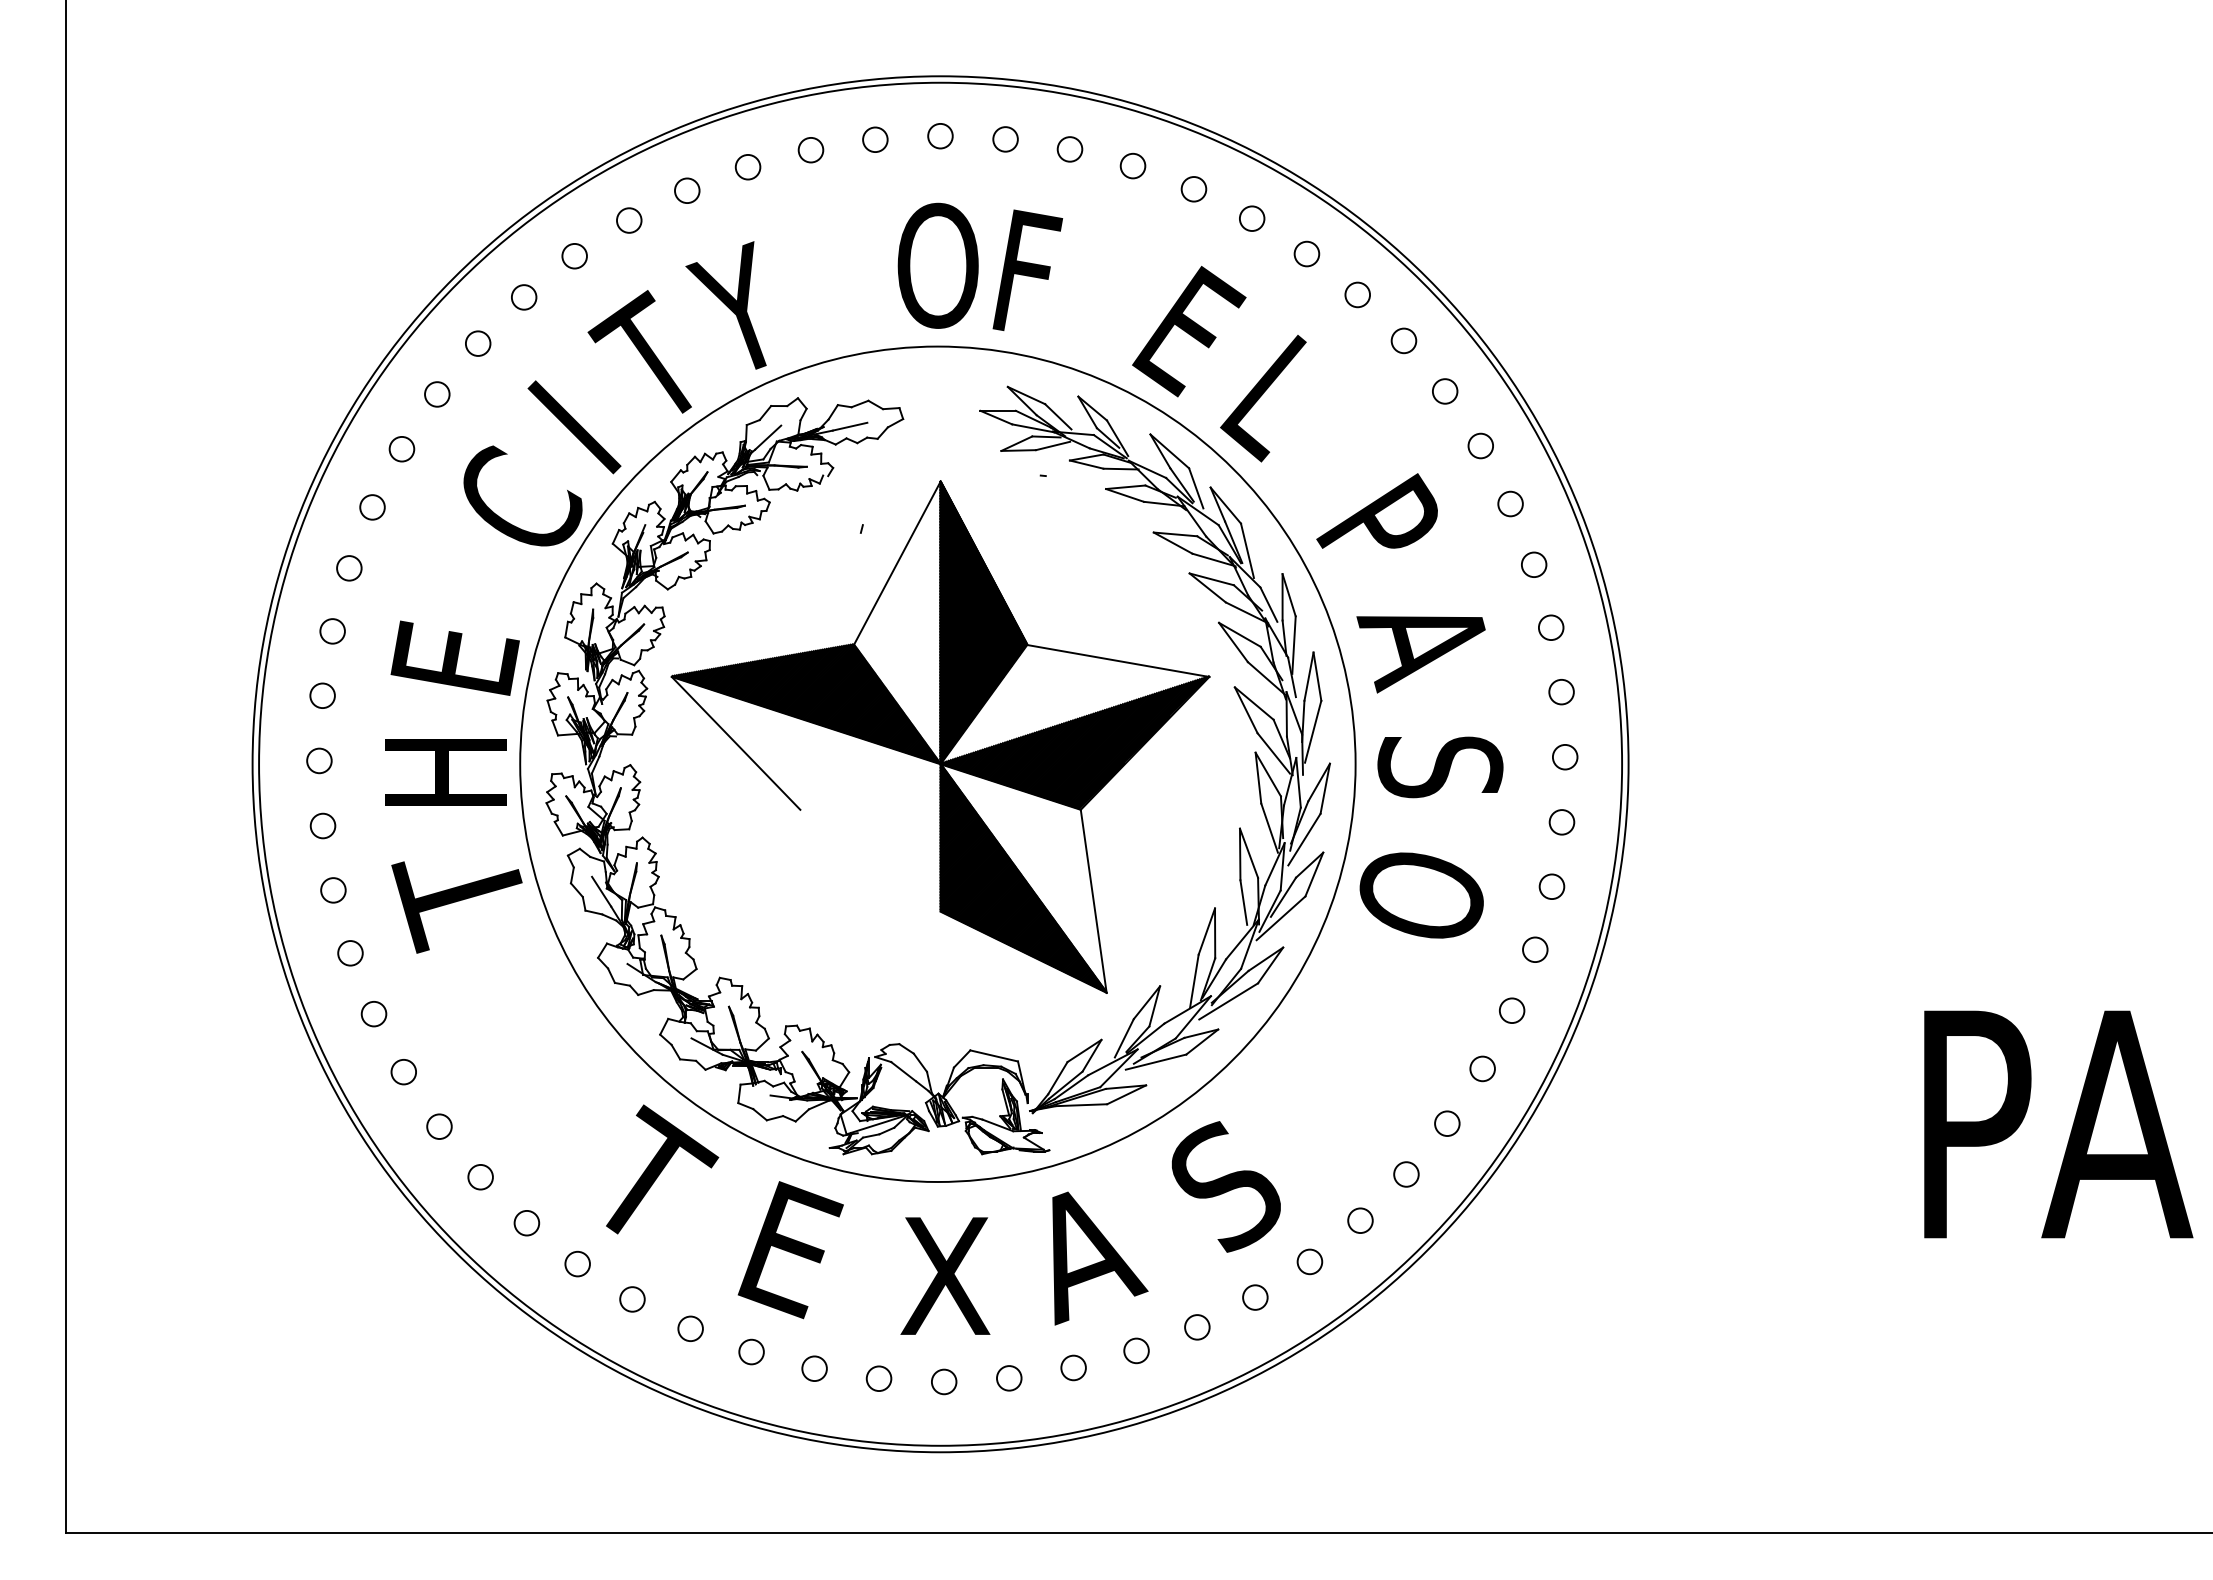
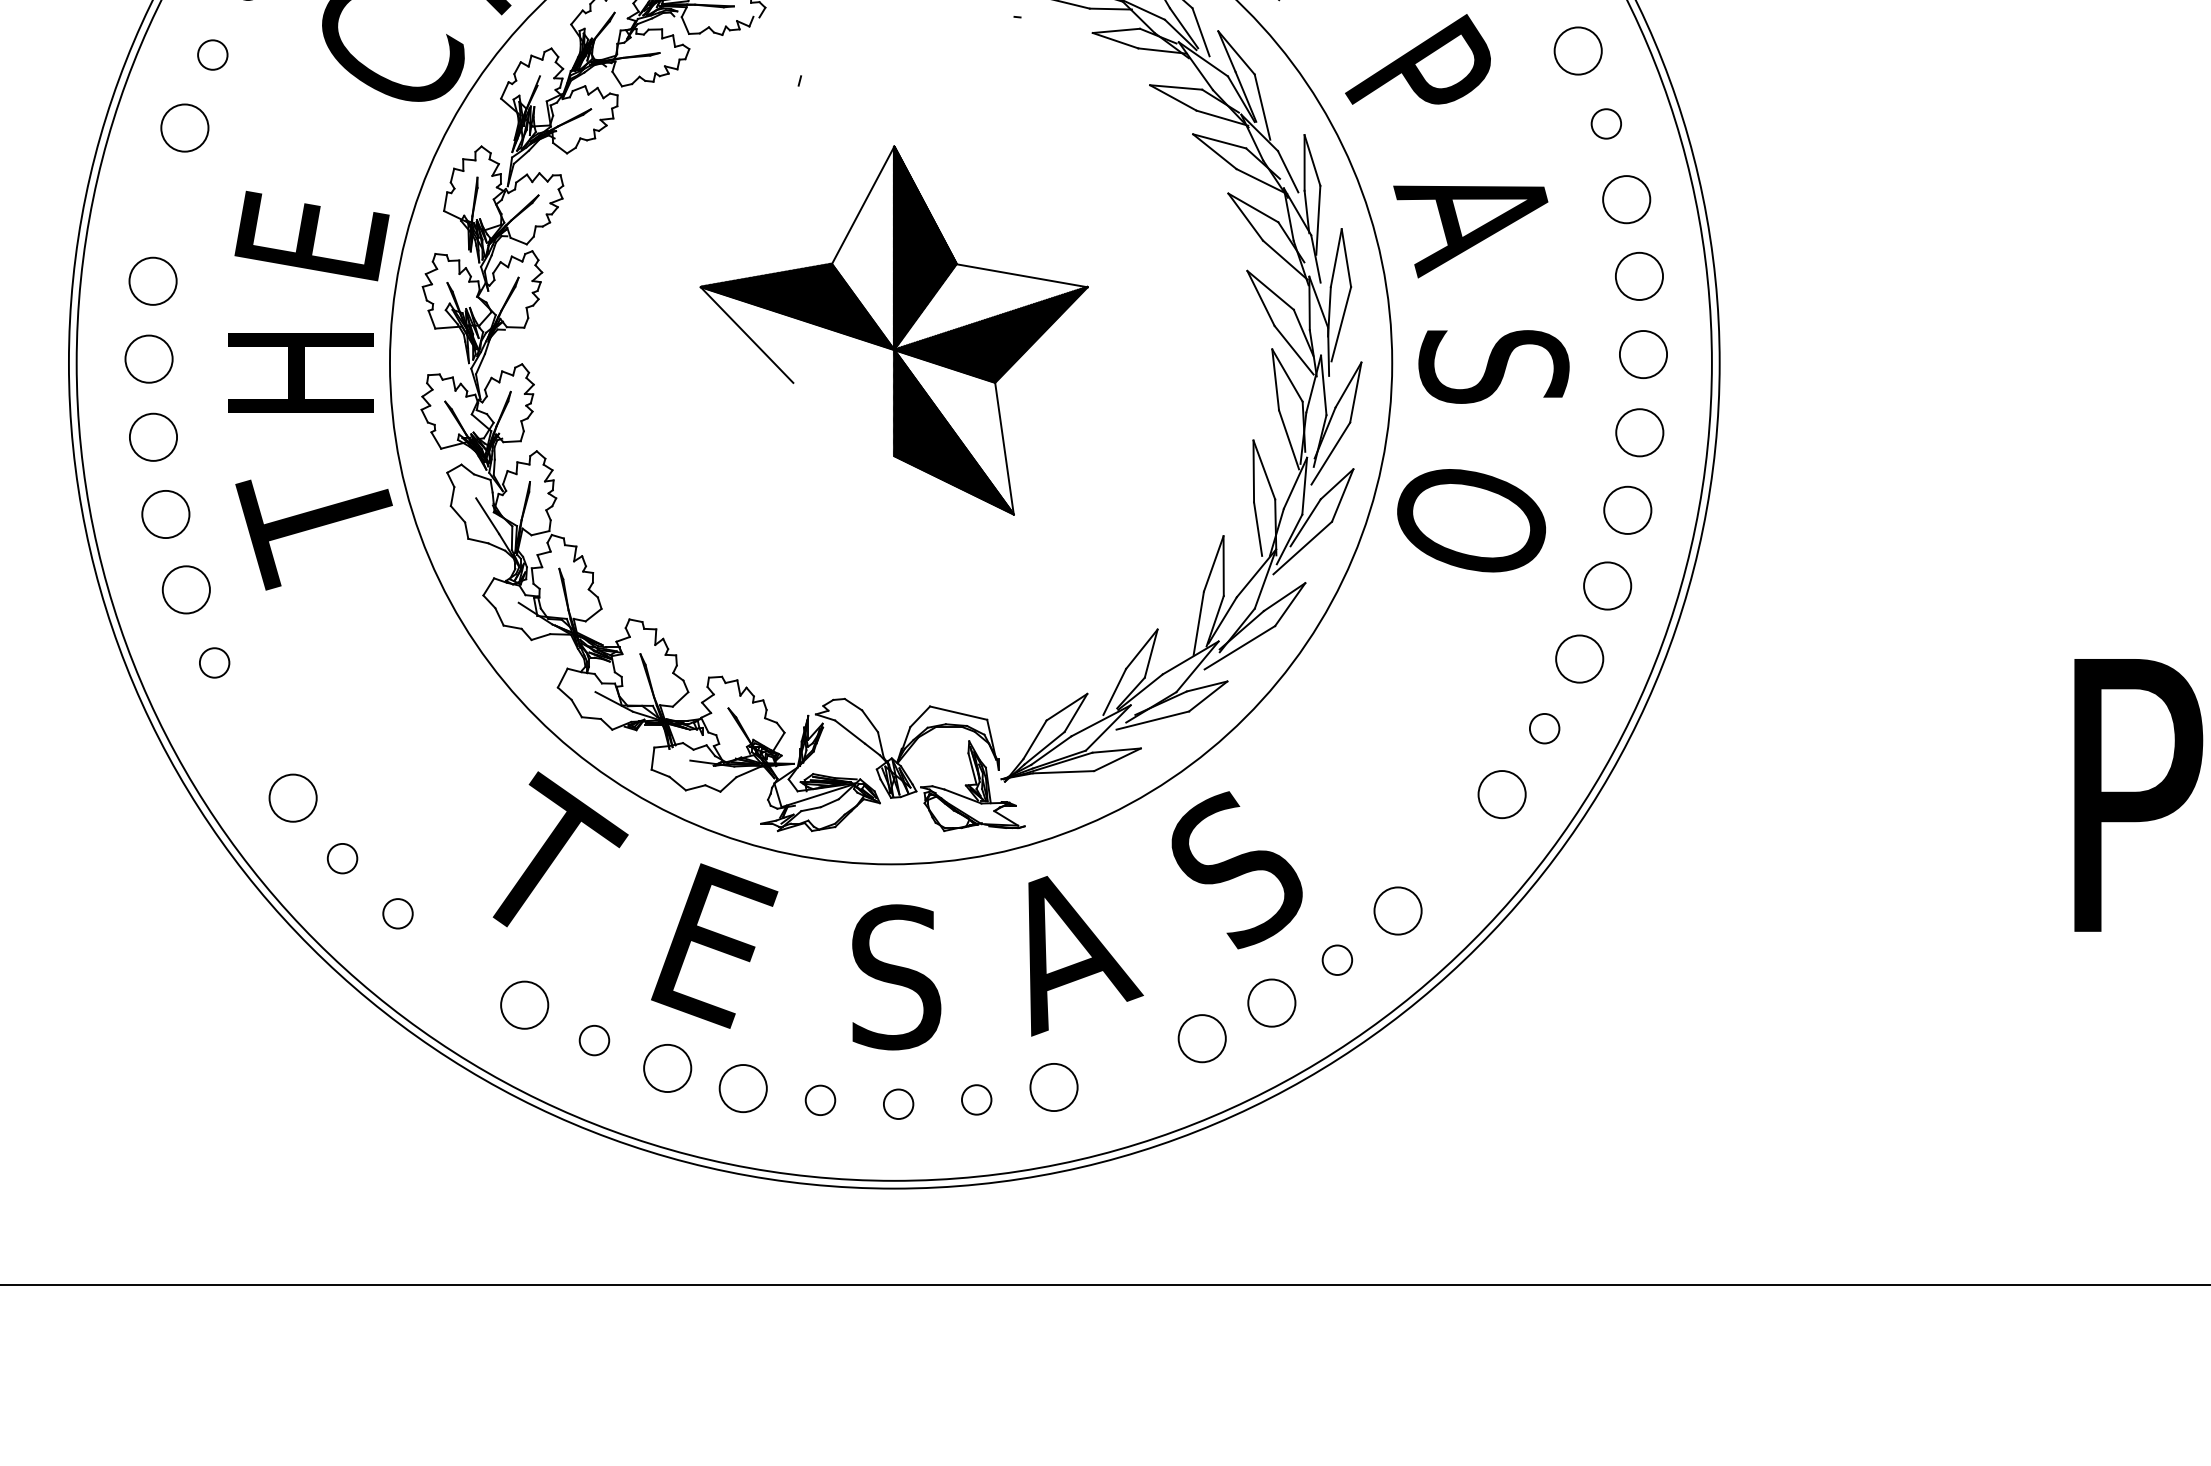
circle: (1510, 503) -> (1578, 50), size x1.6
circle: (349, 568) -> (185, 128), size x1.6
circle: (1551, 627) -> (1627, 199), size x1.6
circle: (332, 631) -> (164, 203), removed
circle: (1561, 692) -> (1639, 277), size x1.6
circle: (322, 695) -> (152, 280), size x1.6
part: (940, 736) -> (894, 329), size x0.6
circle: (1565, 757) -> (1644, 355), size x1.6
circle: (319, 760) -> (149, 358), size x1.6
circle: (1561, 822) -> (1639, 433), size x1.6
circle: (322, 825) -> (152, 436), size x1.6
circle: (1551, 886) -> (1627, 509), size x1.6
circle: (333, 890) -> (165, 514), size x1.6
circle: (1535, 949) -> (1608, 585), size x1.6
circle: (350, 953) -> (186, 590), size x1.6
circle: (1512, 1010) -> (1580, 658), size x1.6
circle: (403, 1072) -> (249, 733), removed
circle: (1447, 1123) -> (1502, 794), size x1.6
circle: (439, 1126) -> (293, 797), size x1.6
circle: (1406, 1174) -> (1453, 855), removed
circle: (1360, 1220) -> (1398, 910), size x1.6
circle: (577, 1263) -> (458, 962), removed
text: (945, 1276) -> (900, 977), X -> S
circle: (1255, 1297) -> (1272, 1002), size x1.6
circle: (632, 1299) -> (524, 1005), size x1.6
circle: (1197, 1327) -> (1202, 1038), size x1.6
circle: (1136, 1350) -> (1129, 1066), removed
circle: (751, 1351) -> (667, 1067), size x1.6
circle: (1073, 1367) -> (1053, 1086), size x1.6
circle: (814, 1368) -> (743, 1088), size x1.6

